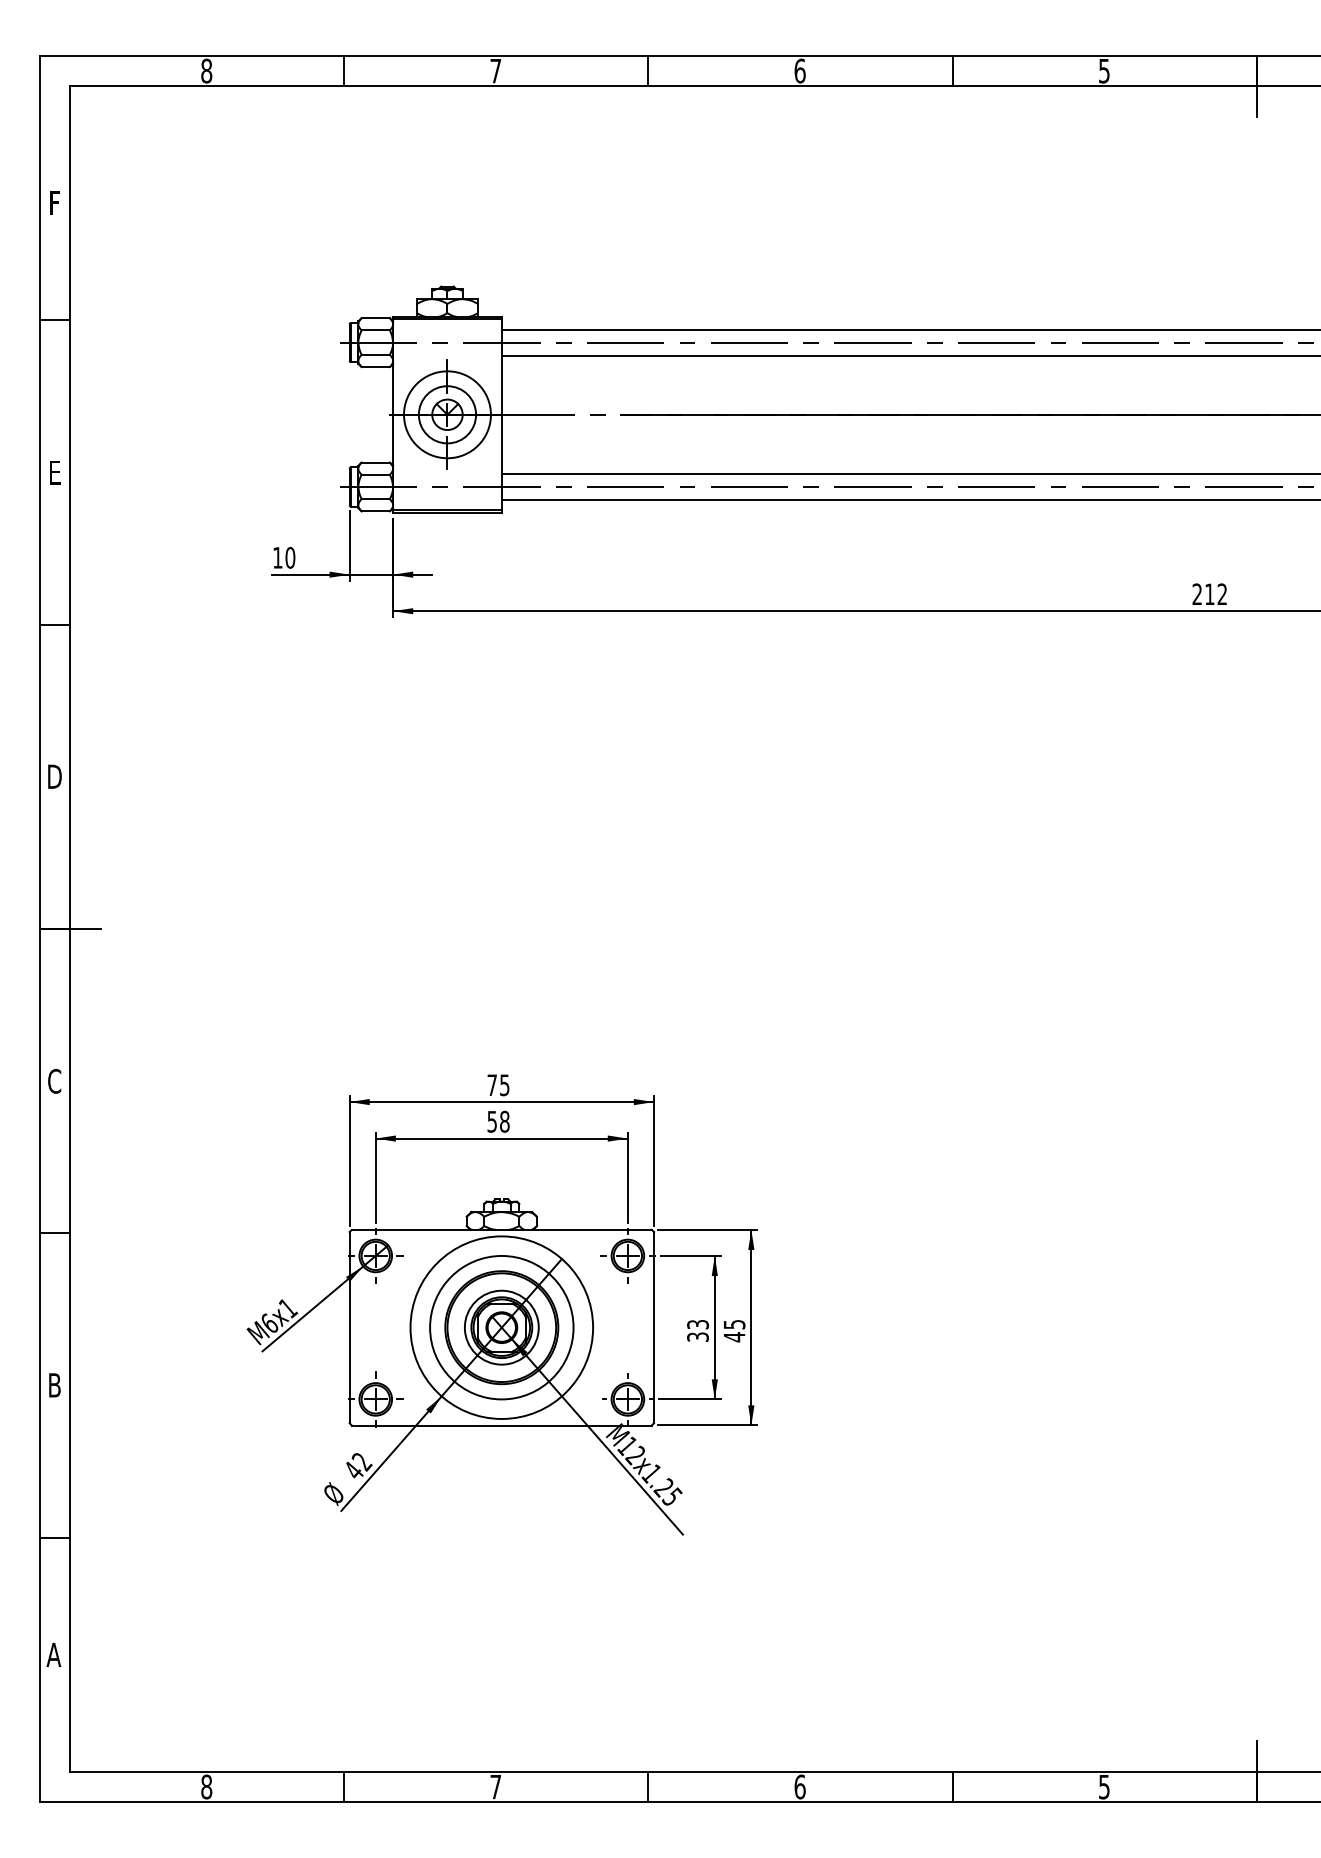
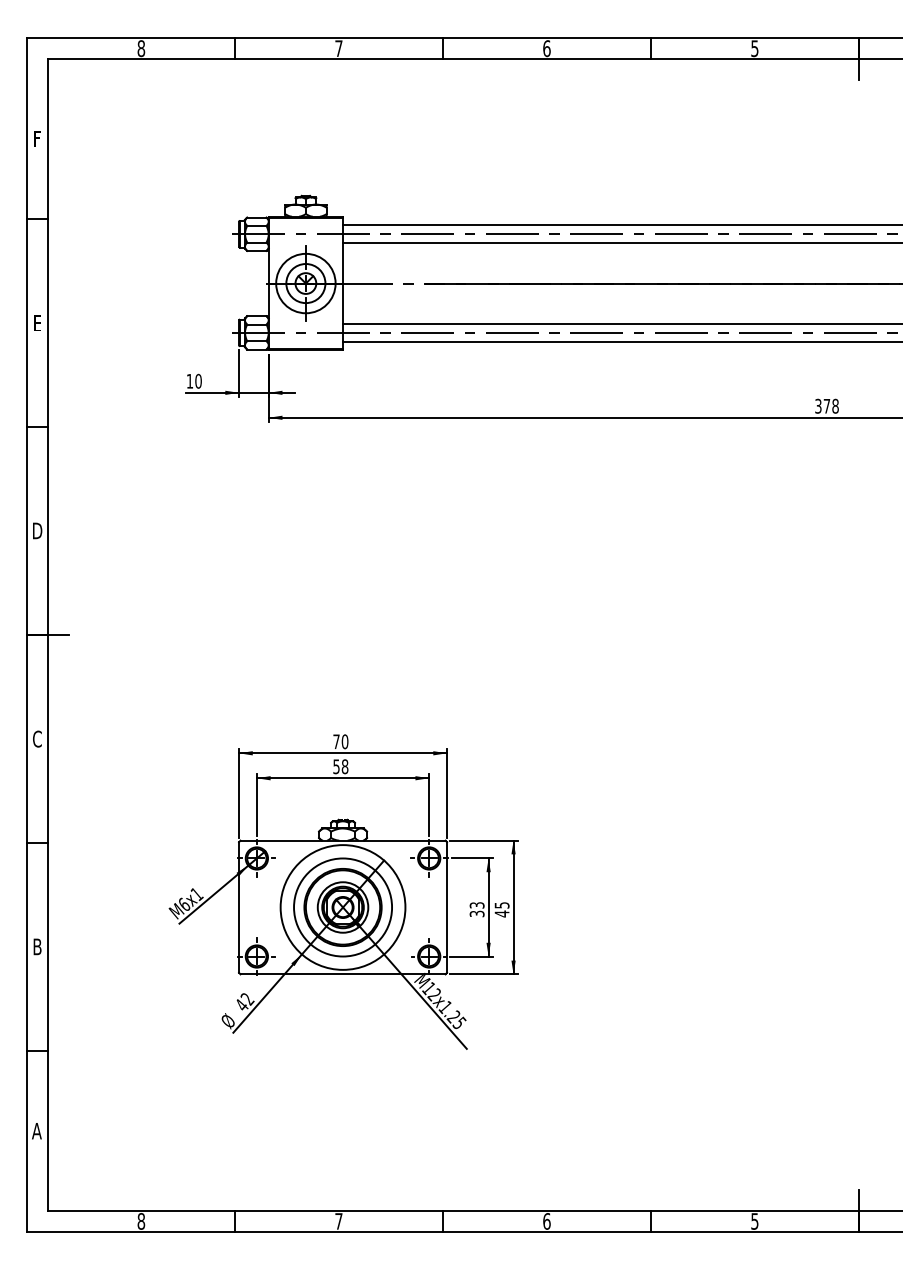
text: (1209, 593) -> (826, 405), 212 -> 378
text: (503, 1084) -> (344, 741), 75 -> 70

